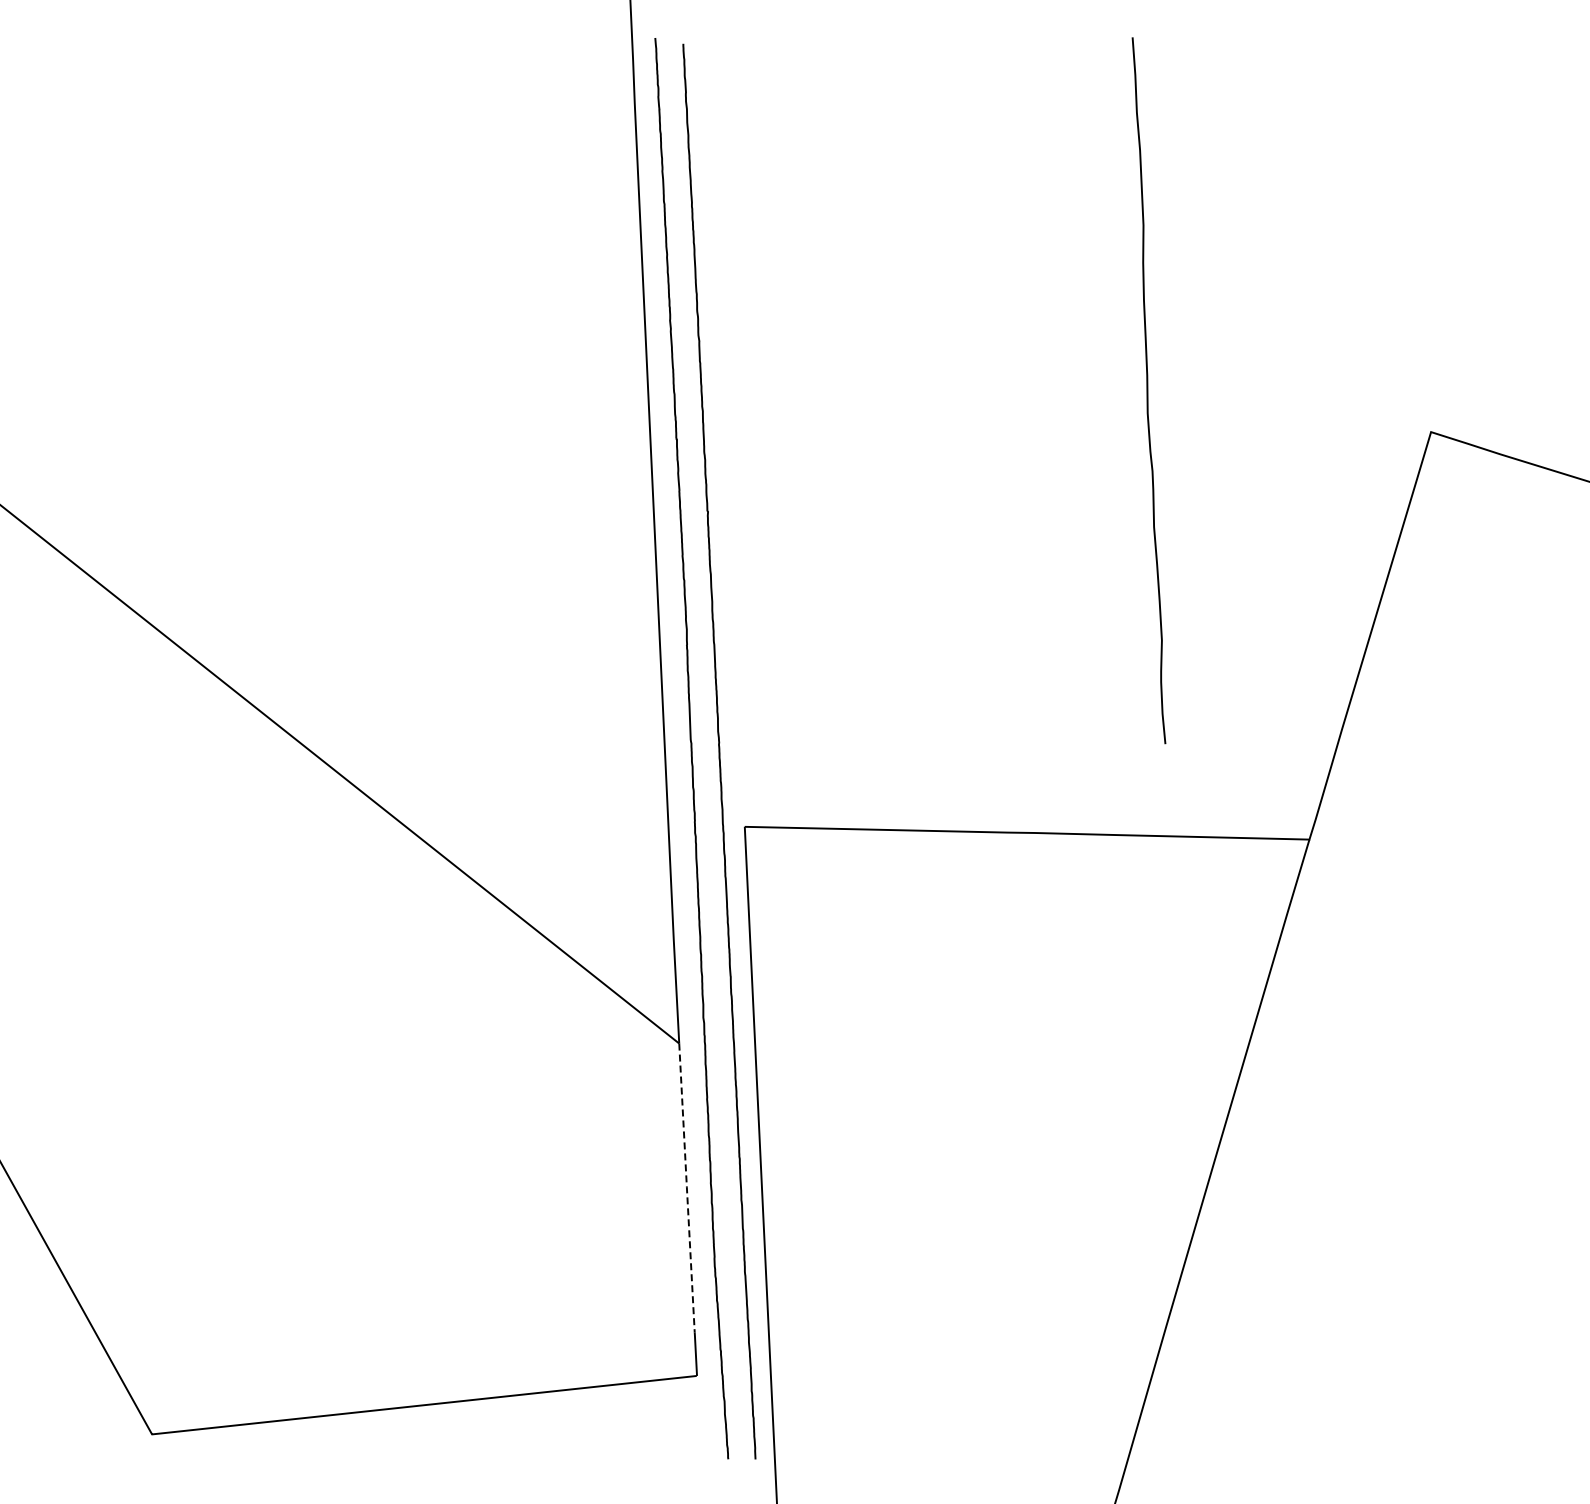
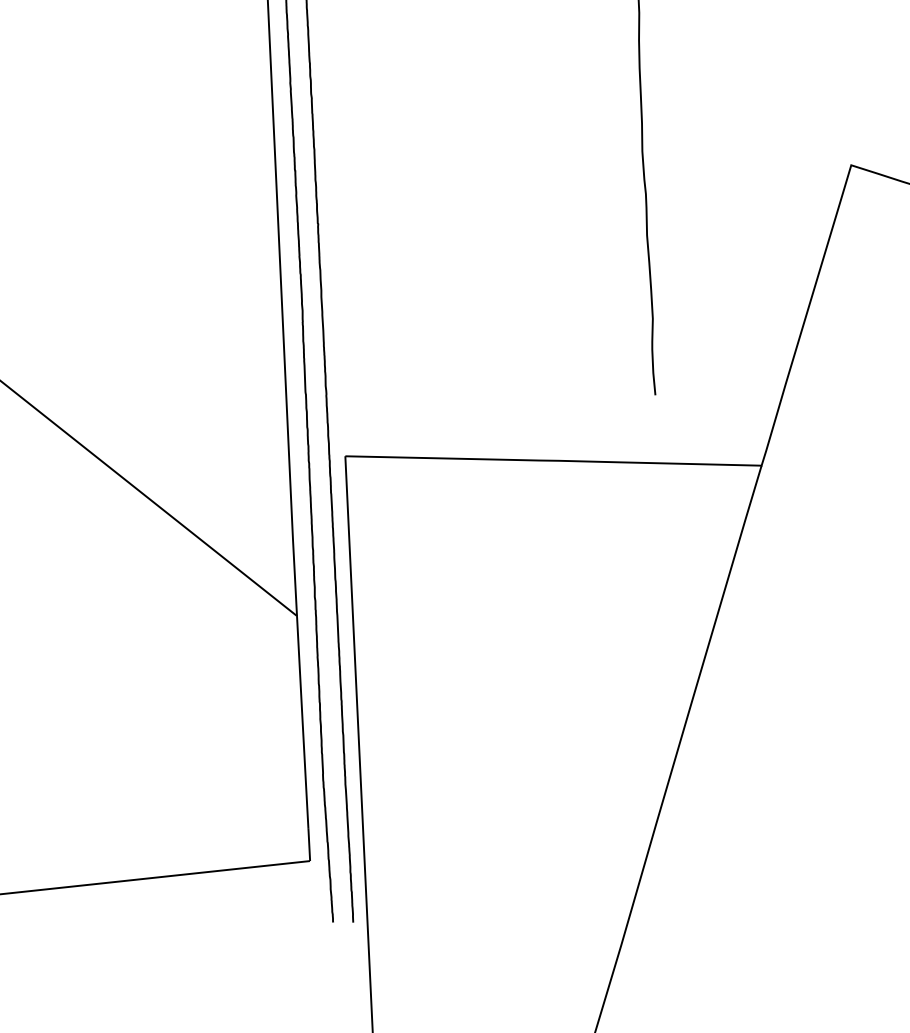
line: (686, 1188) -> (302, 722), dashed -> solid

